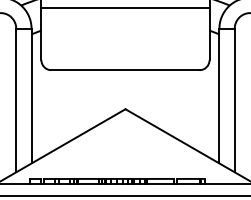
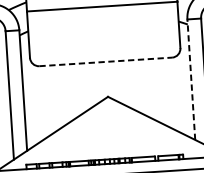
line: (125, 70) -> (105, 62), solid -> dashed
line: (219, 95) -> (191, 79), solid -> dashed

